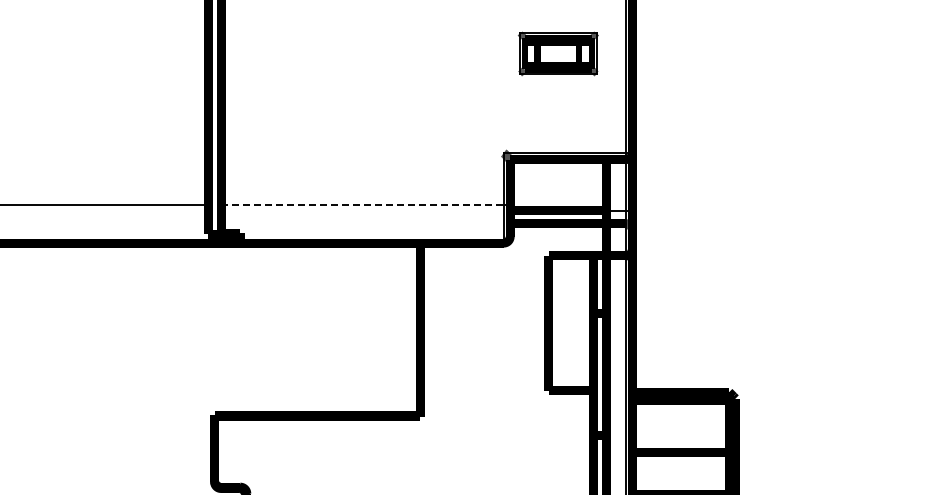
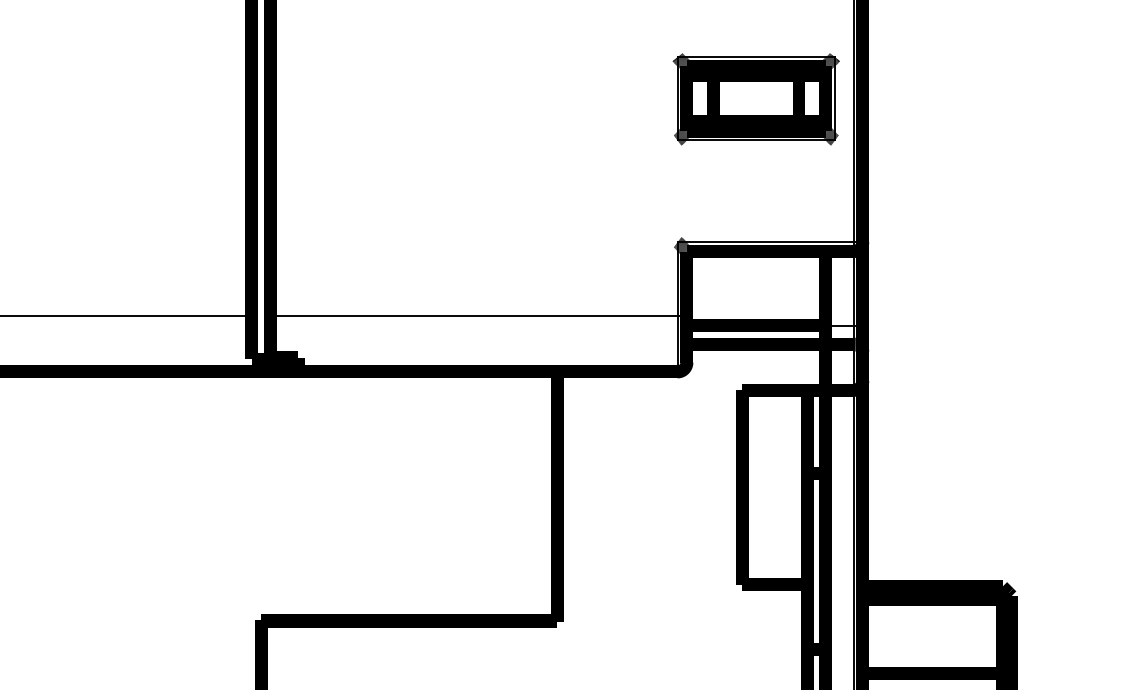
part: (558, 53) -> (756, 98), size x1.43
line: (362, 204) -> (474, 316), dashed -> solid

